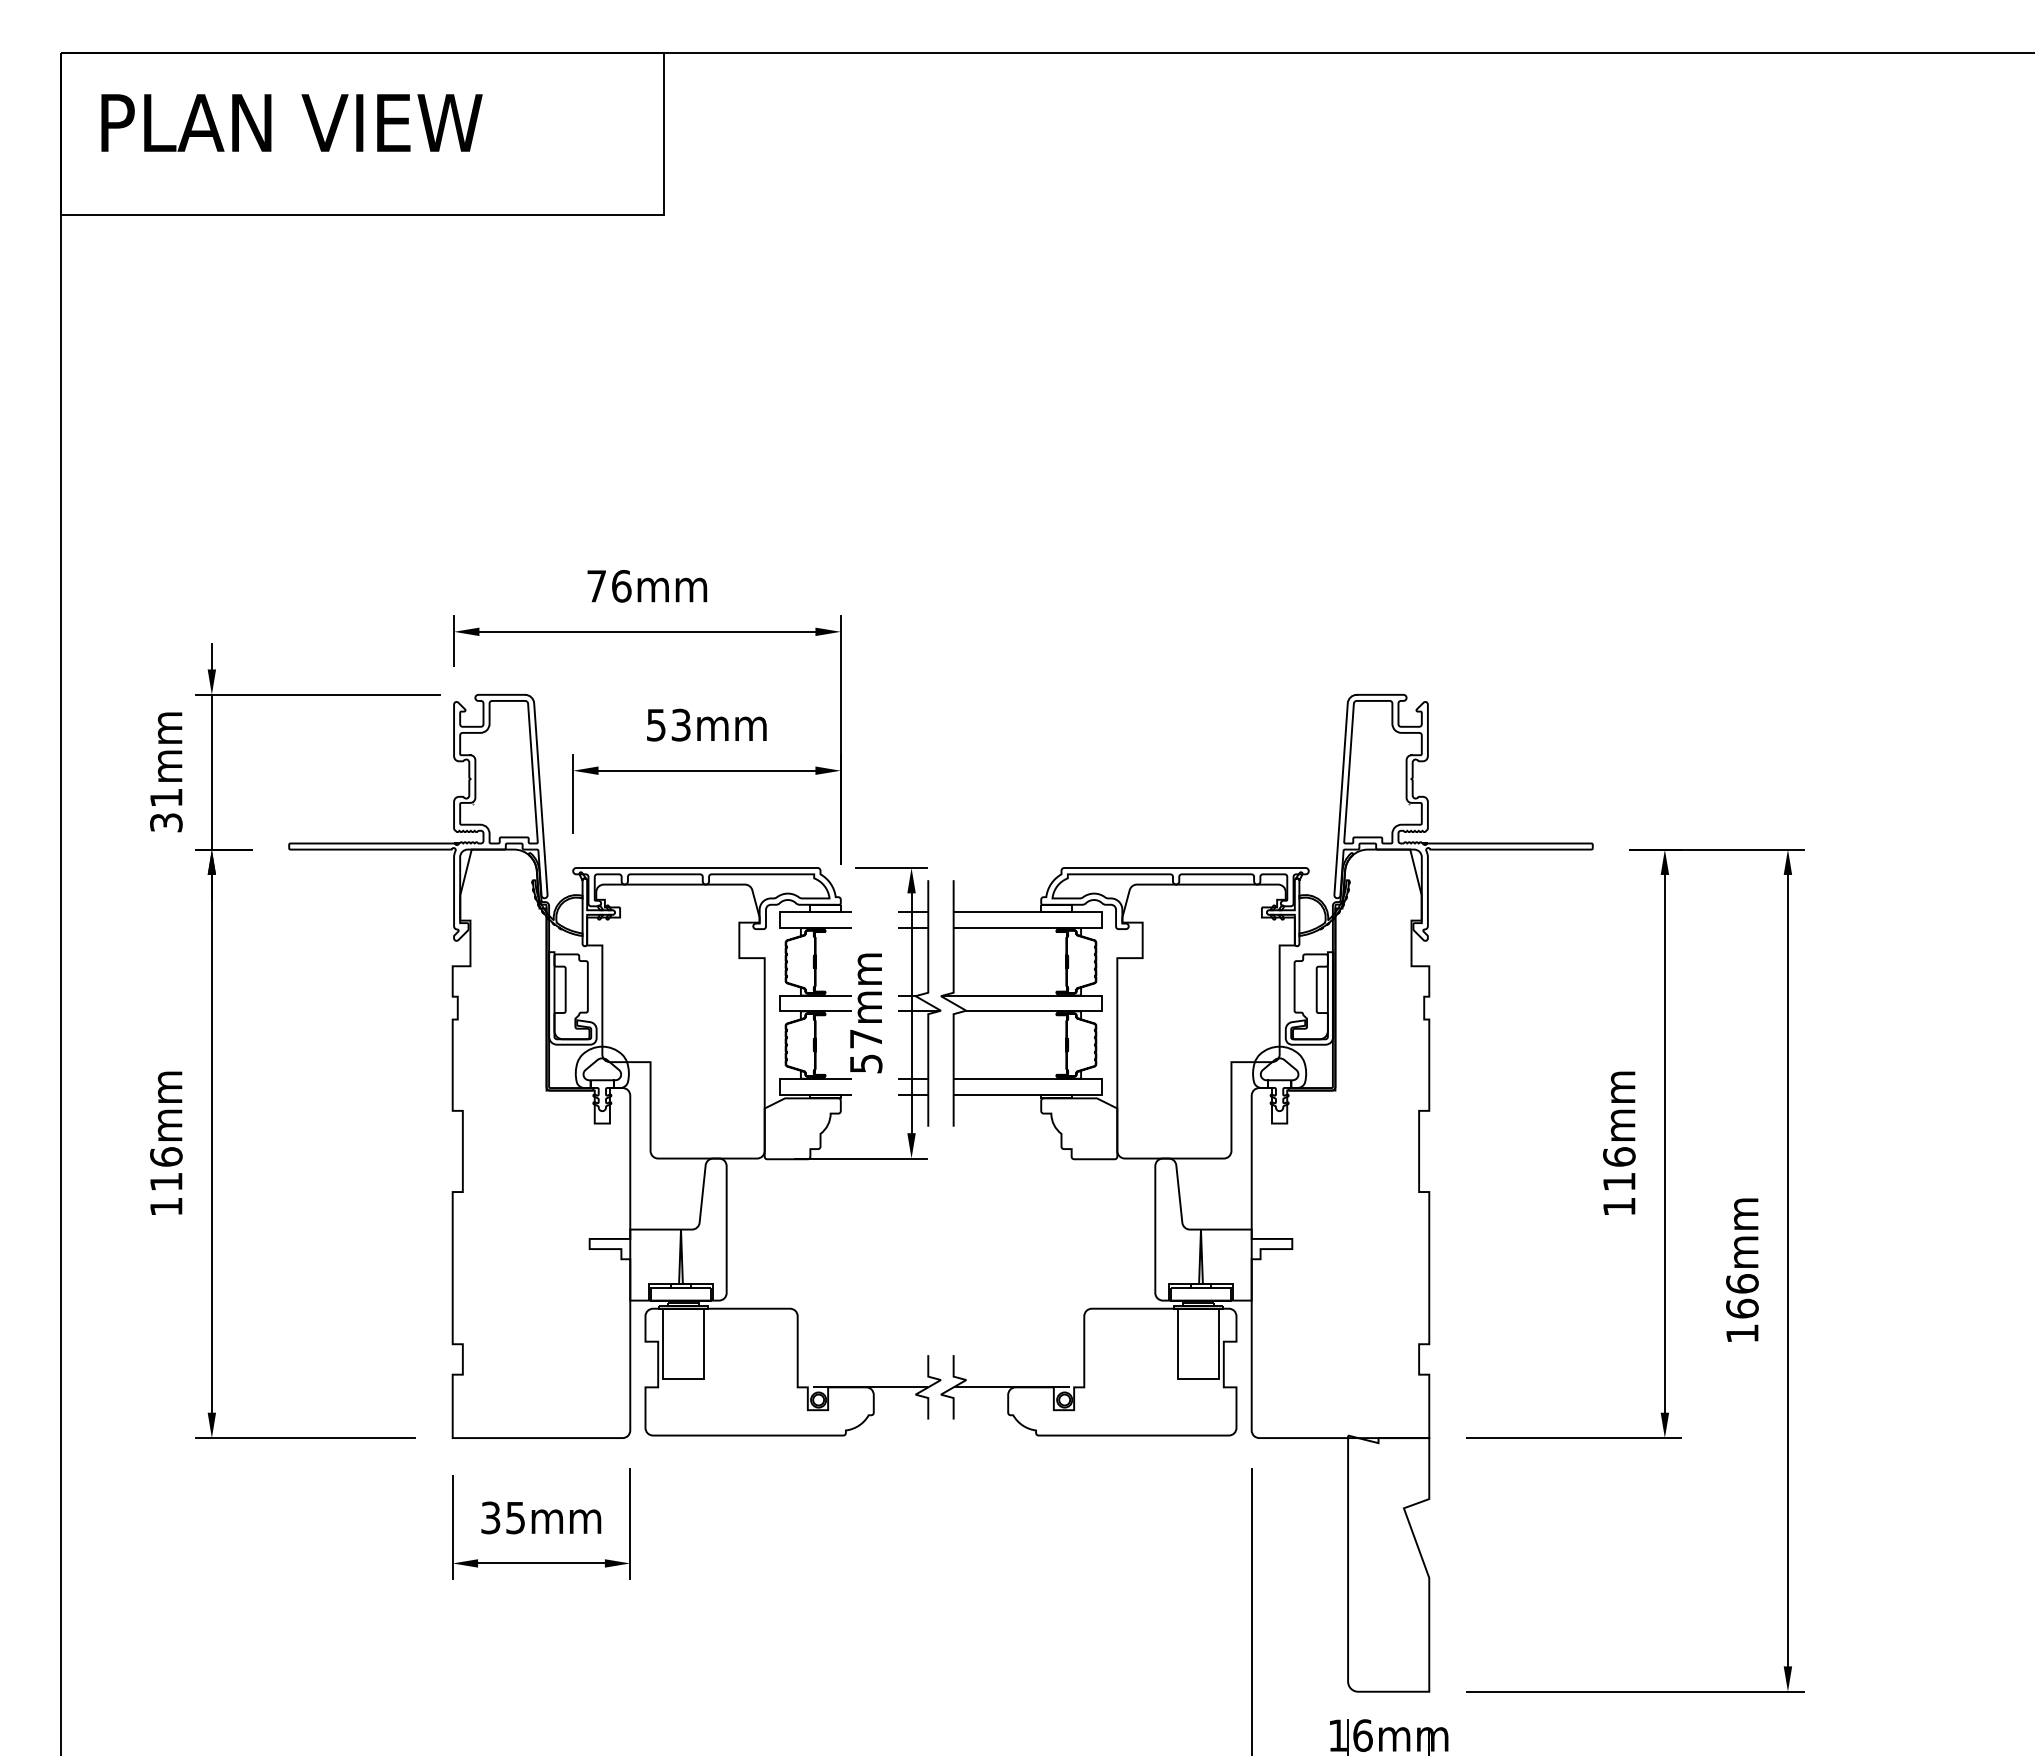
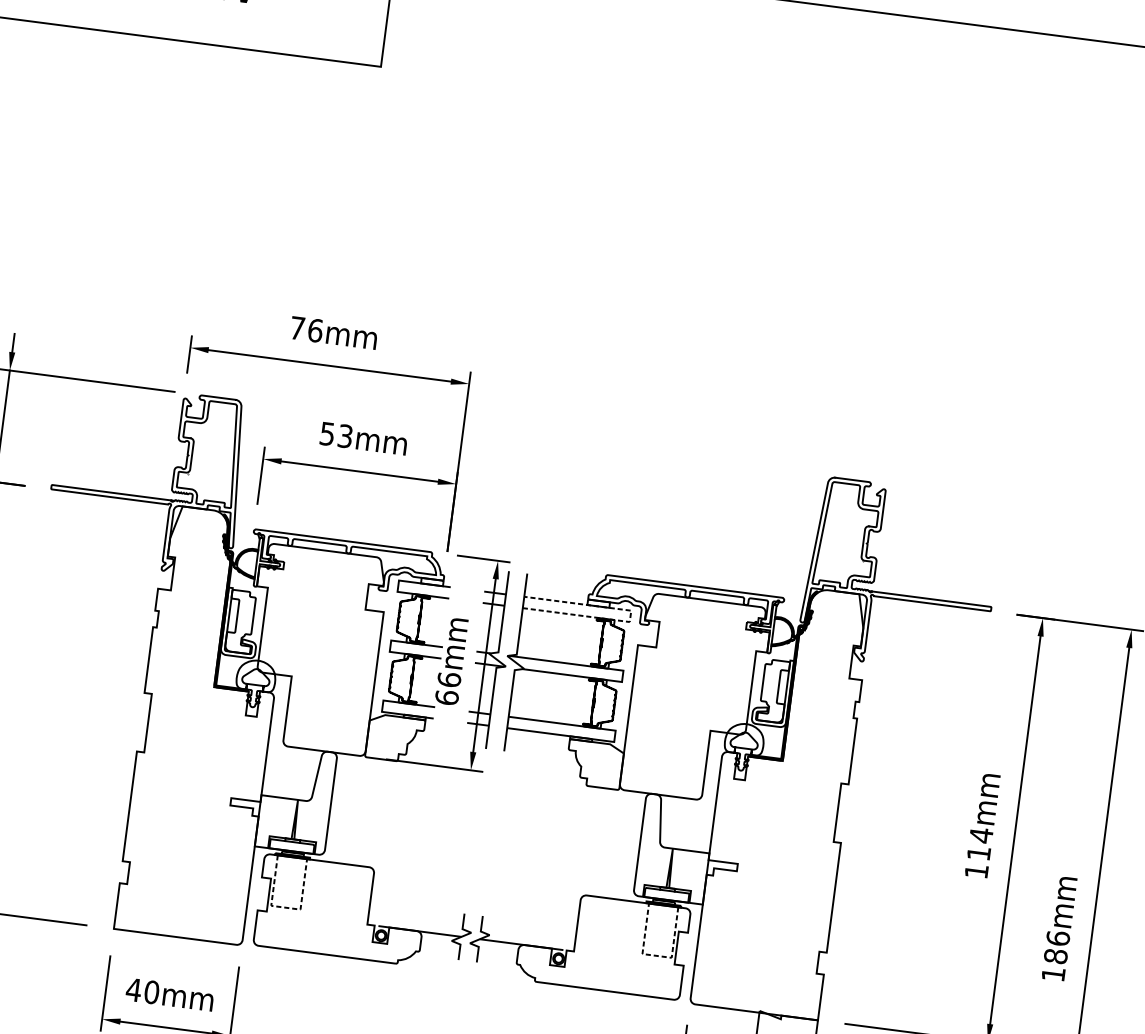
line: (1102, 920) -> (630, 616), solid -> dashed
text: (865, 1051) -> (447, 688), 57mm -> 66mm
text: (1619, 1156) -> (981, 835), 116mm -> 114mm
text: (1742, 1308) -> (1055, 956), 166mm -> 186mm
line: (684, 1378) -> (286, 907), solid -> dashed
line: (1197, 1378) -> (656, 955), solid -> dashed
text: (502, 1517) -> (142, 990), 35mm -> 40mm

